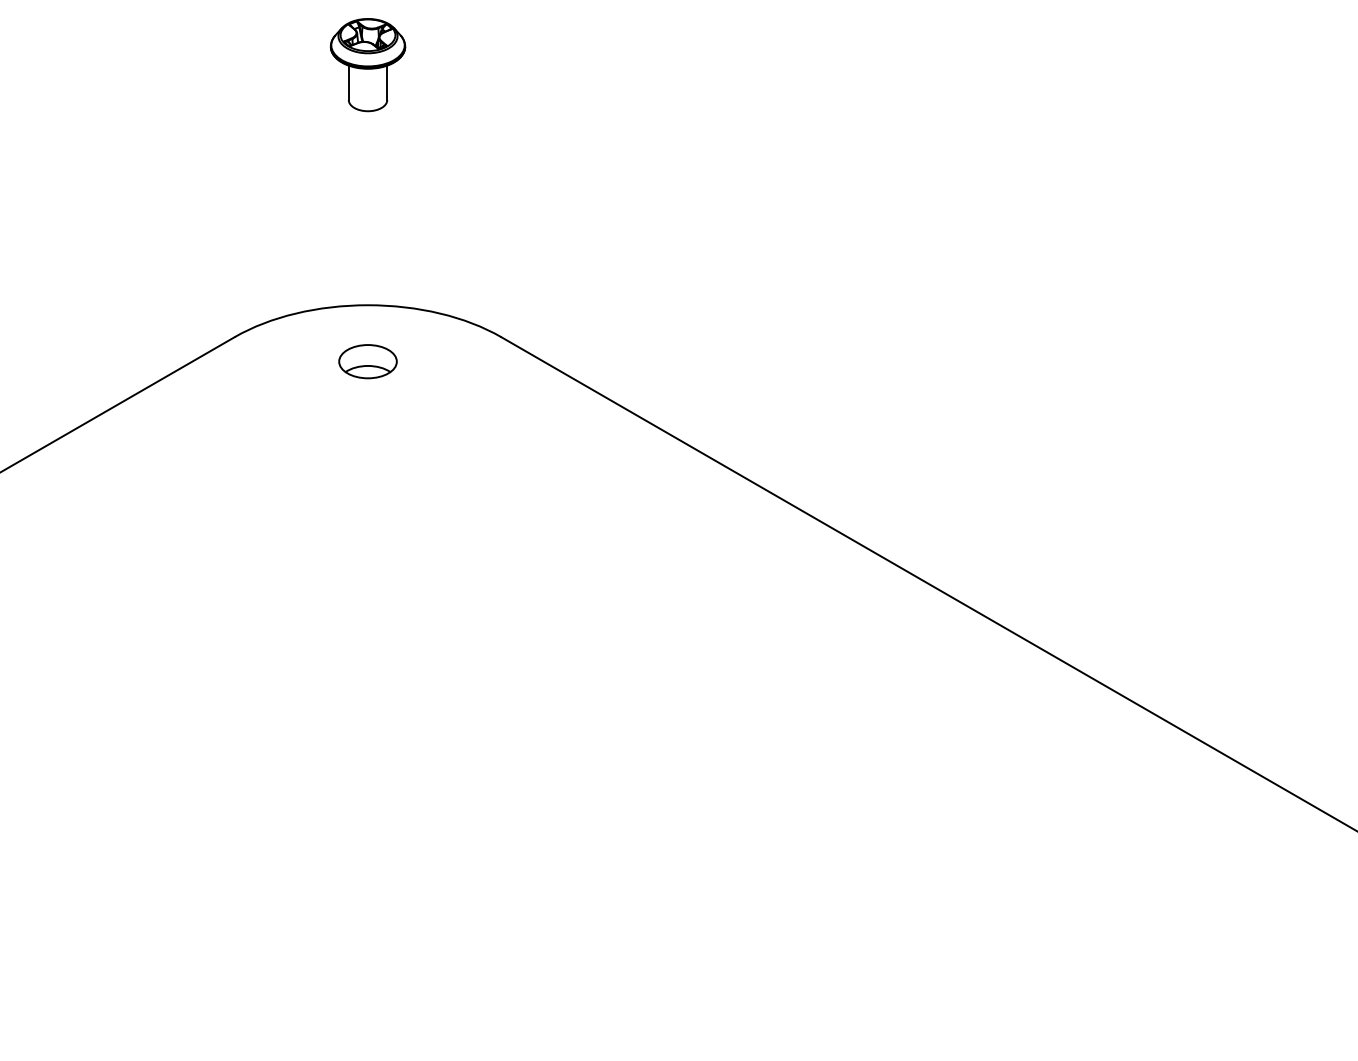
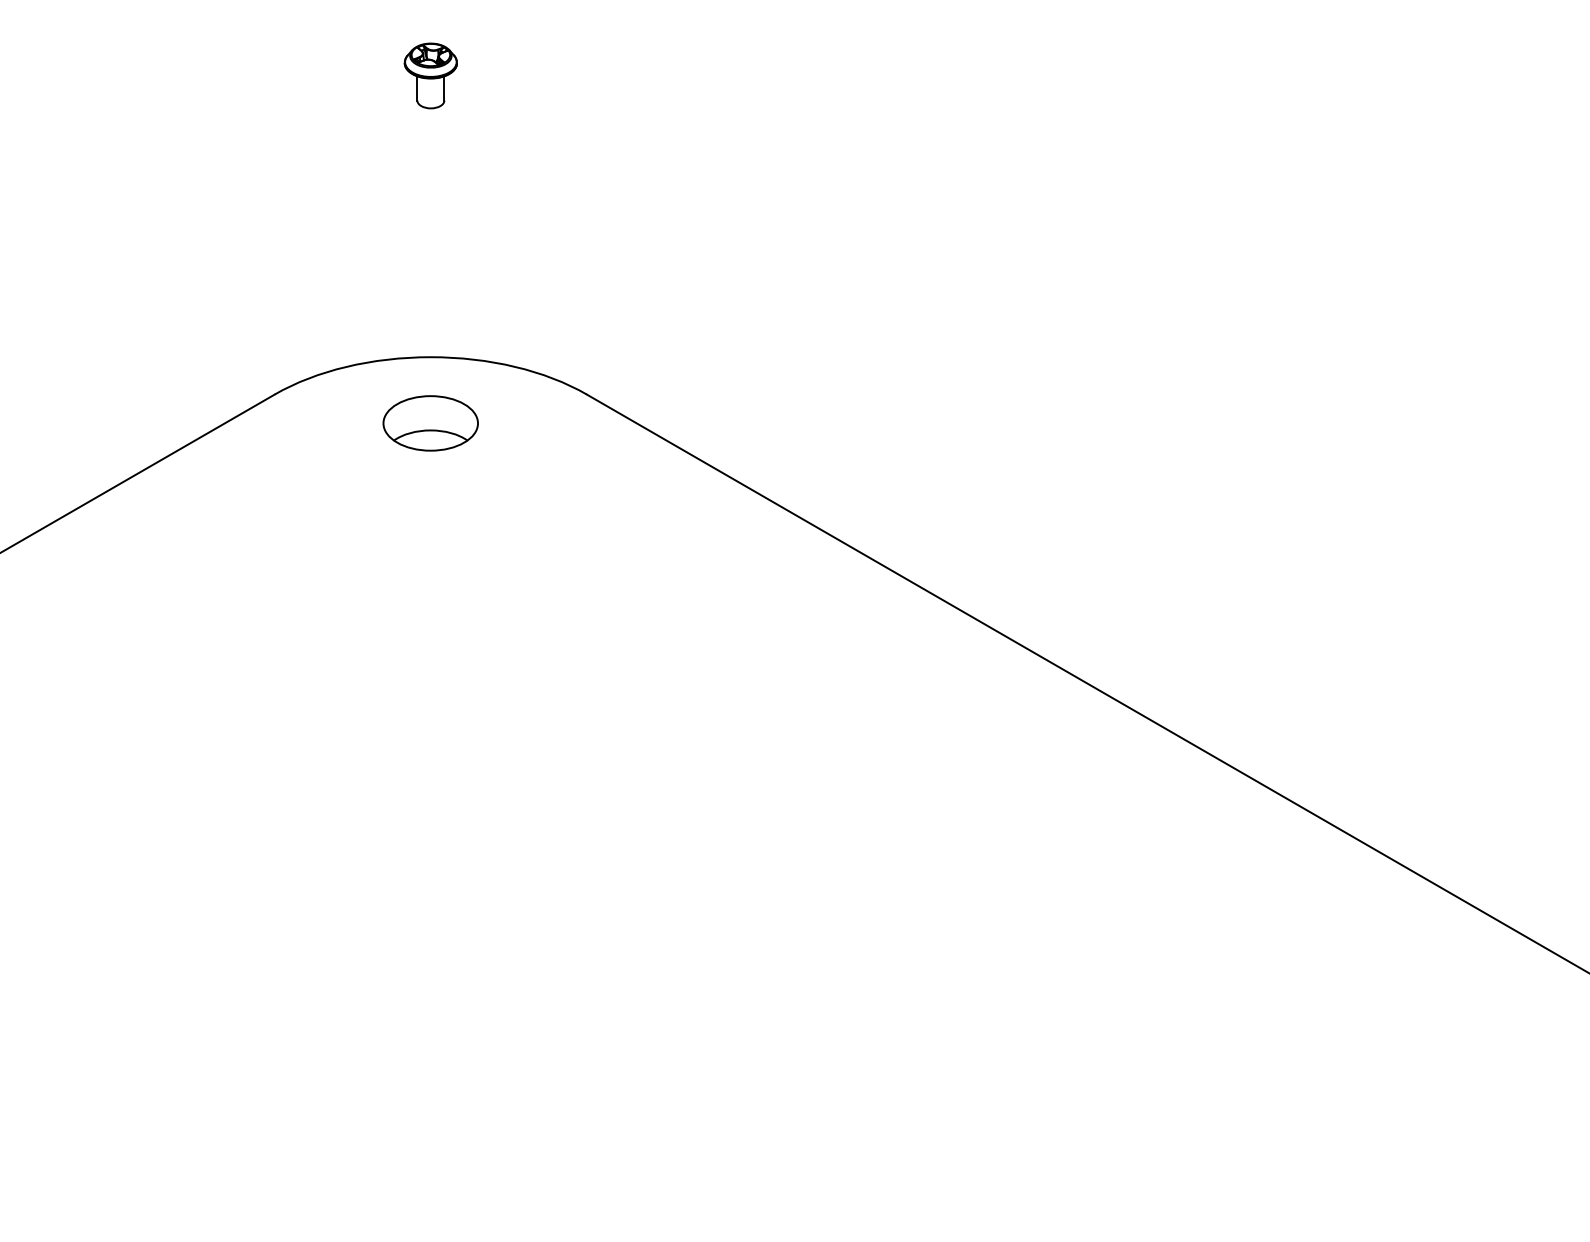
part: (367, 64) -> (430, 75), size x0.6
part: (367, 361) -> (430, 422), size x1.4

